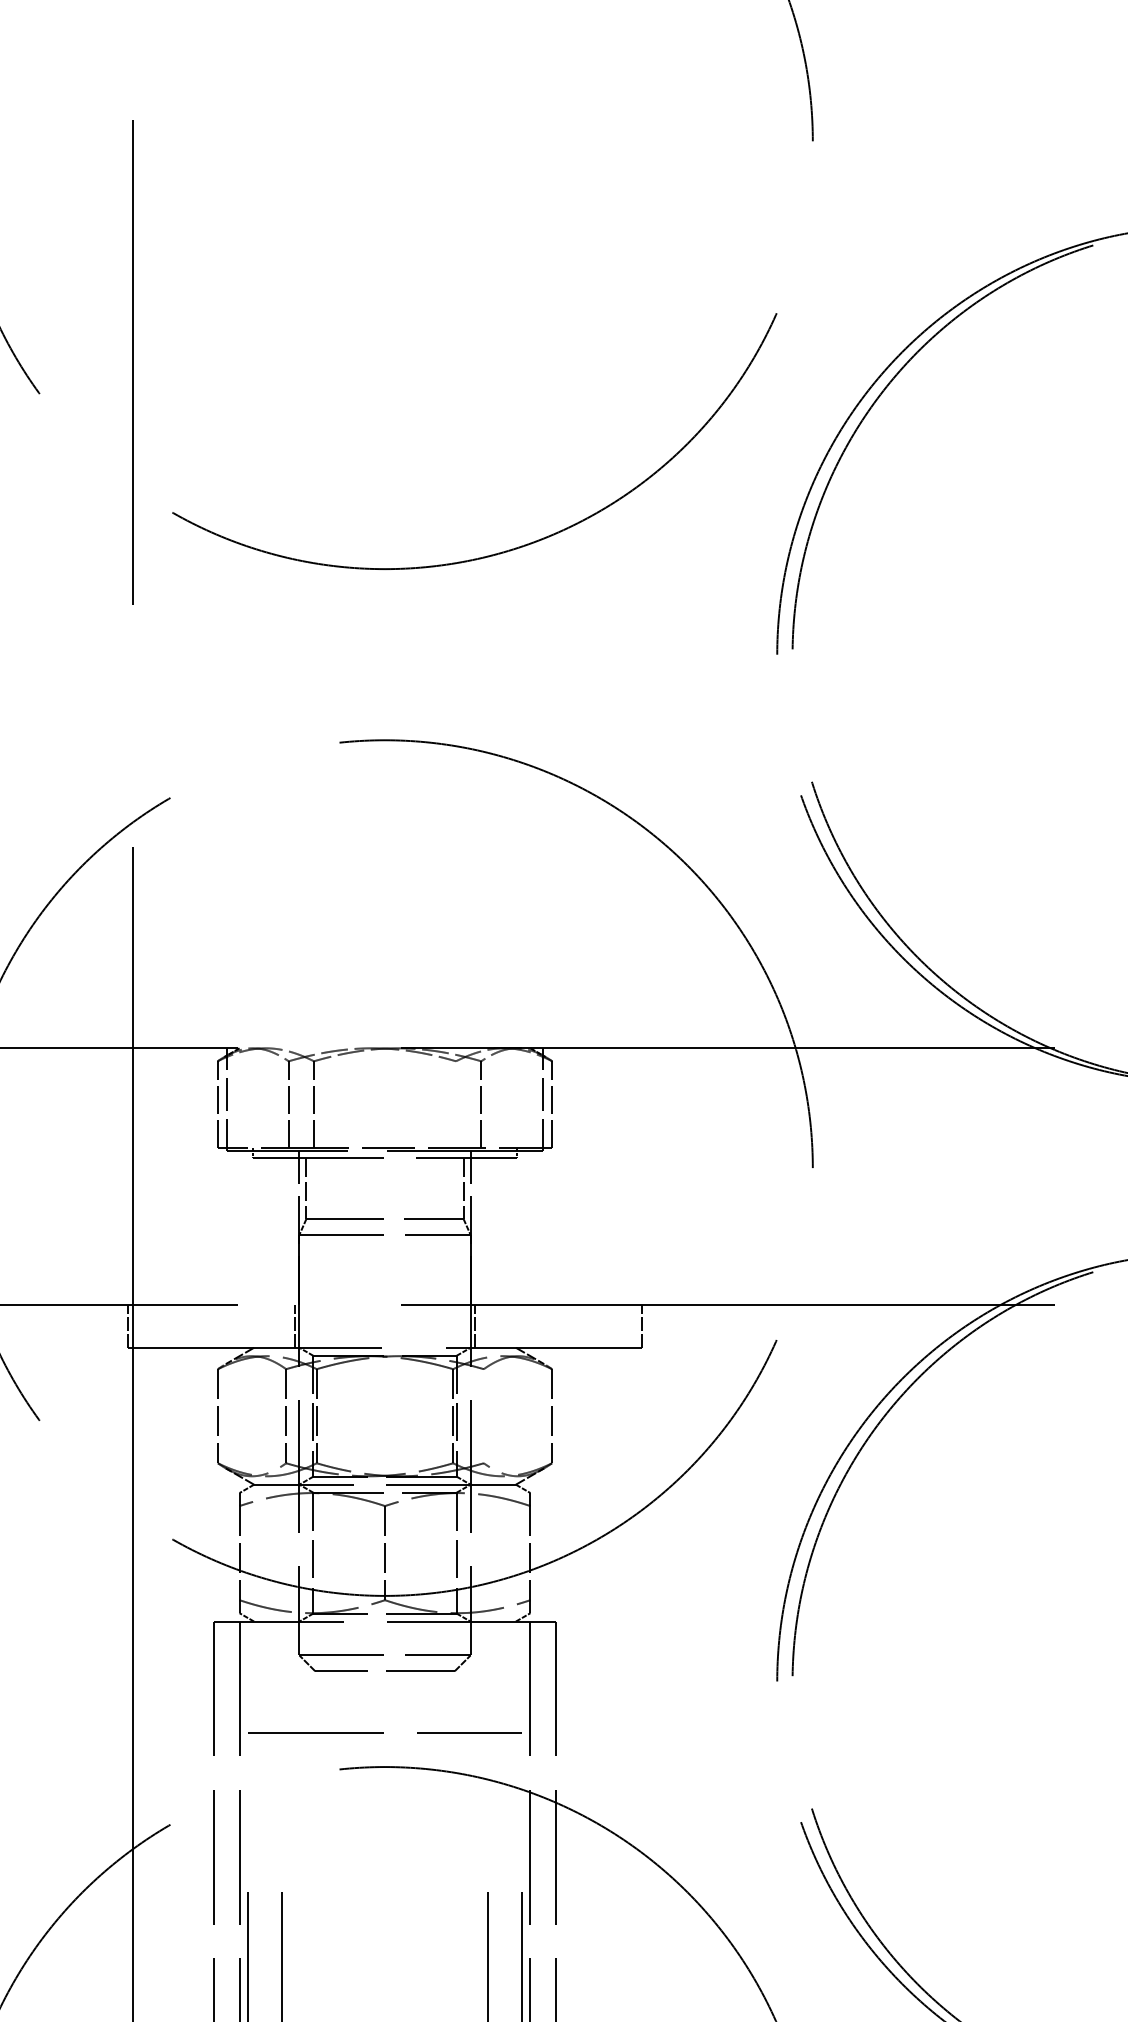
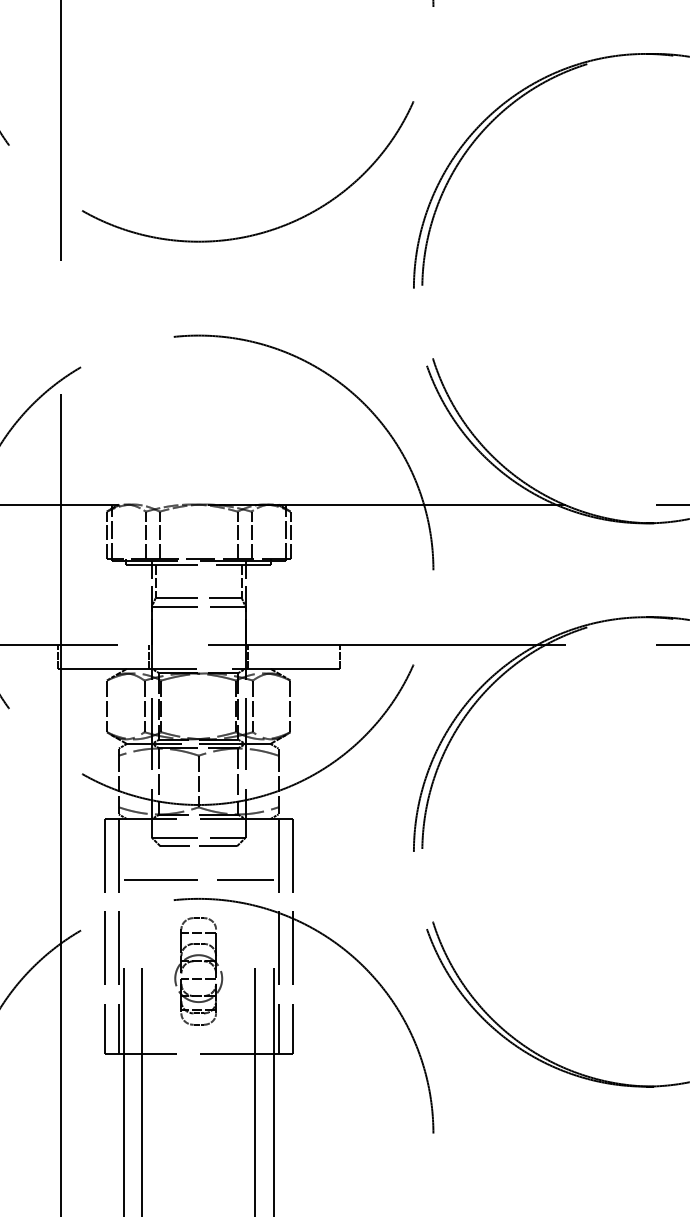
line: (455, 1104) -> (237, 535), added
line: (483, 1416) -> (252, 706), added
part: (384, 1912) -> (198, 978), added

